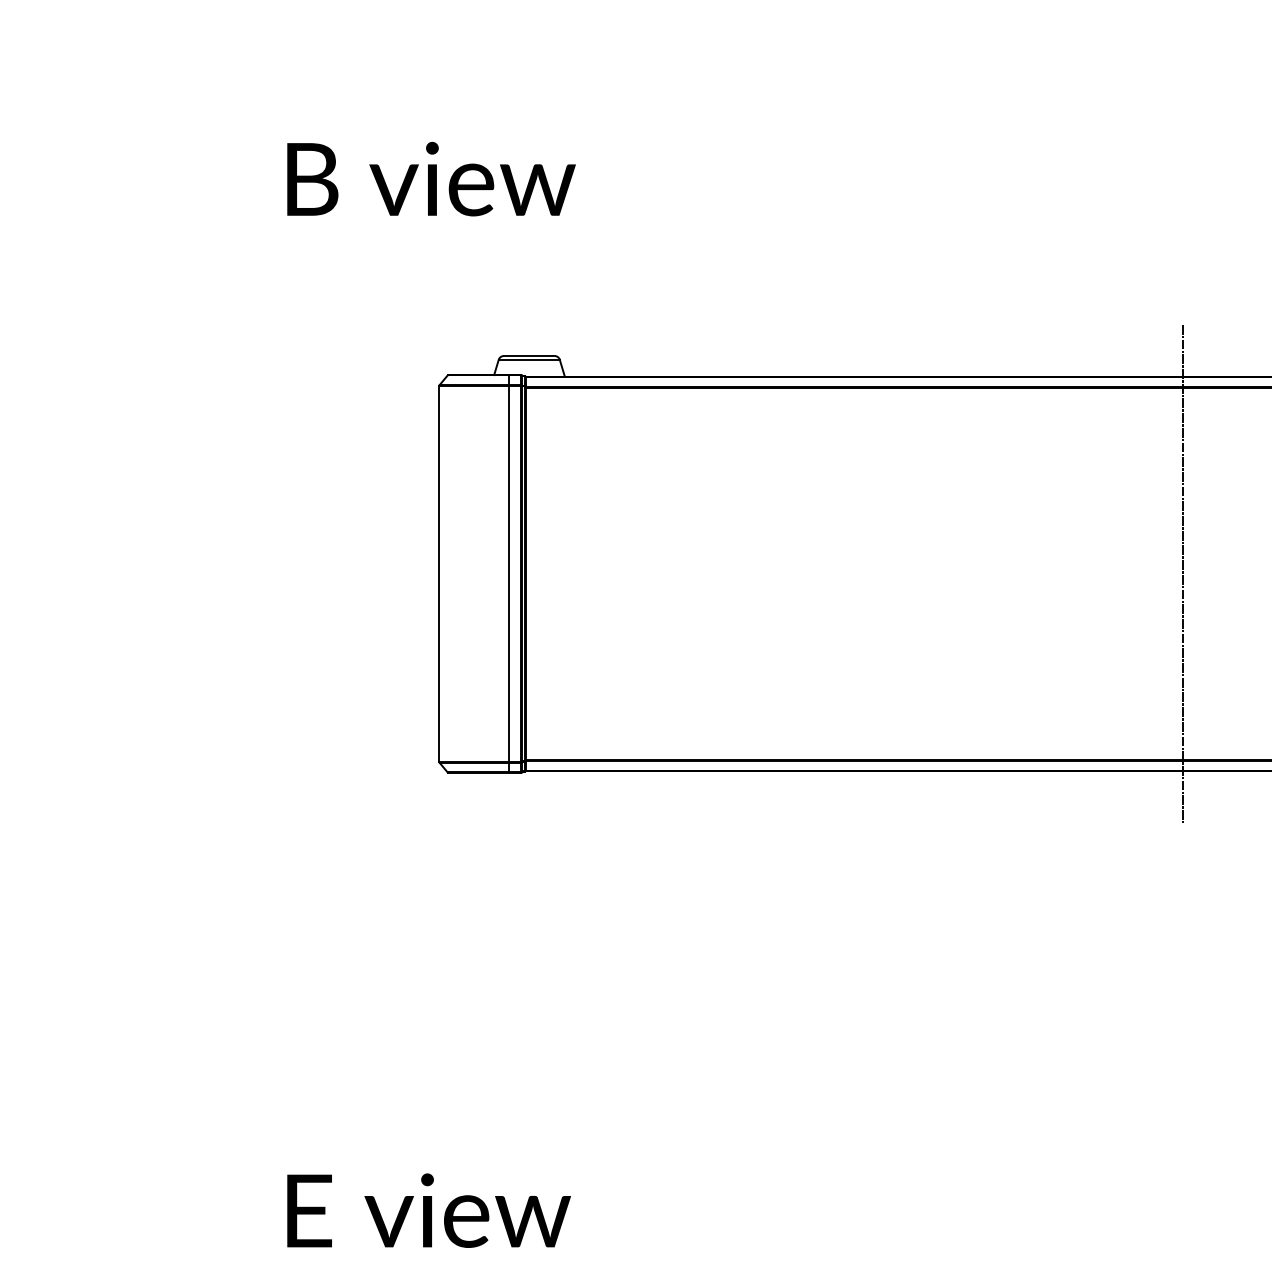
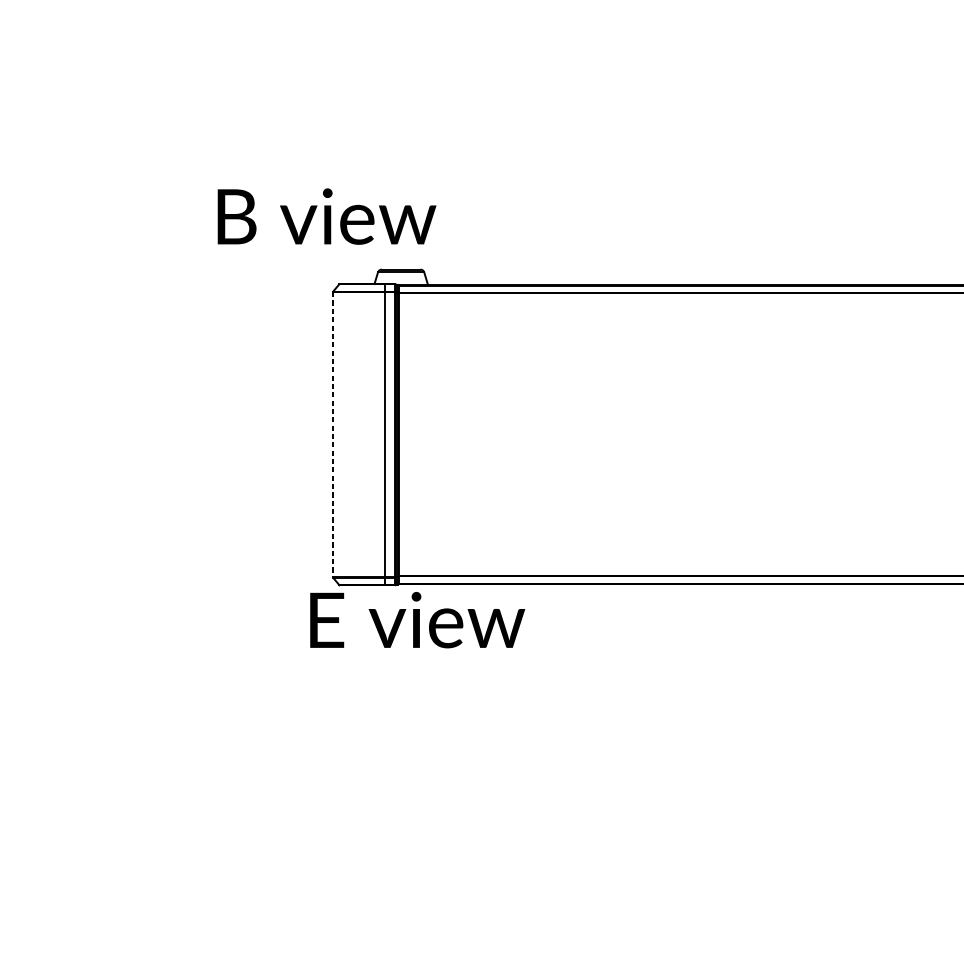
text: (431, 178) -> (327, 216), moved
line: (1182, 573) -> (896, 434), removed
line: (439, 574) -> (333, 435), solid -> dashed
text: (428, 1210) -> (417, 619), moved

